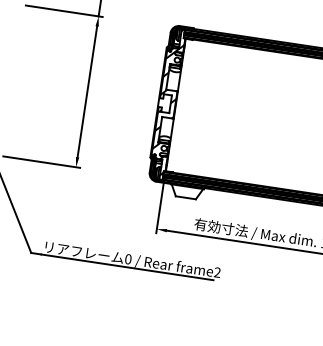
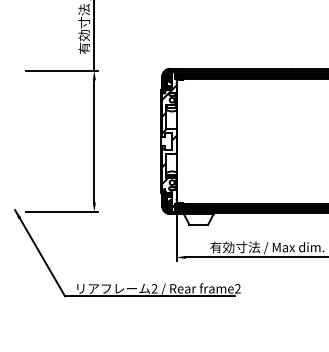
text: (128, 258) -> (154, 288), 0 -> 2

